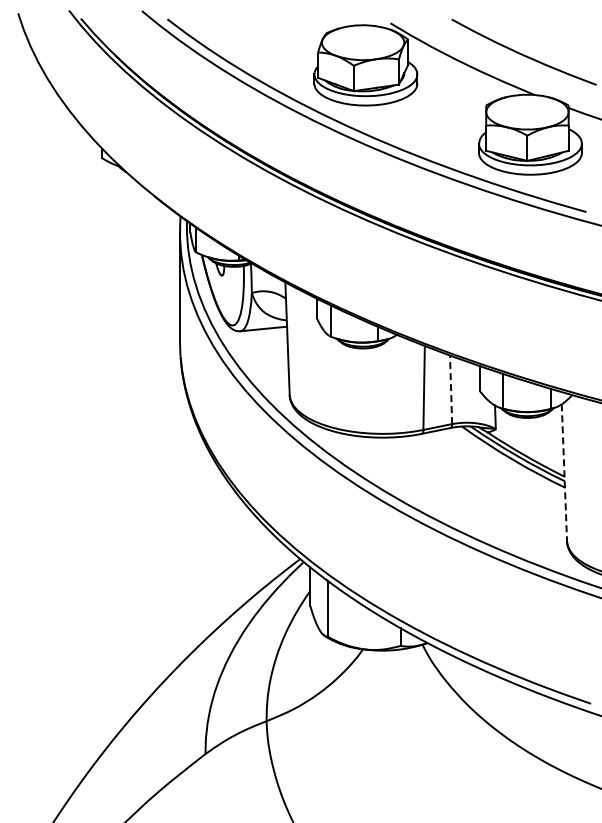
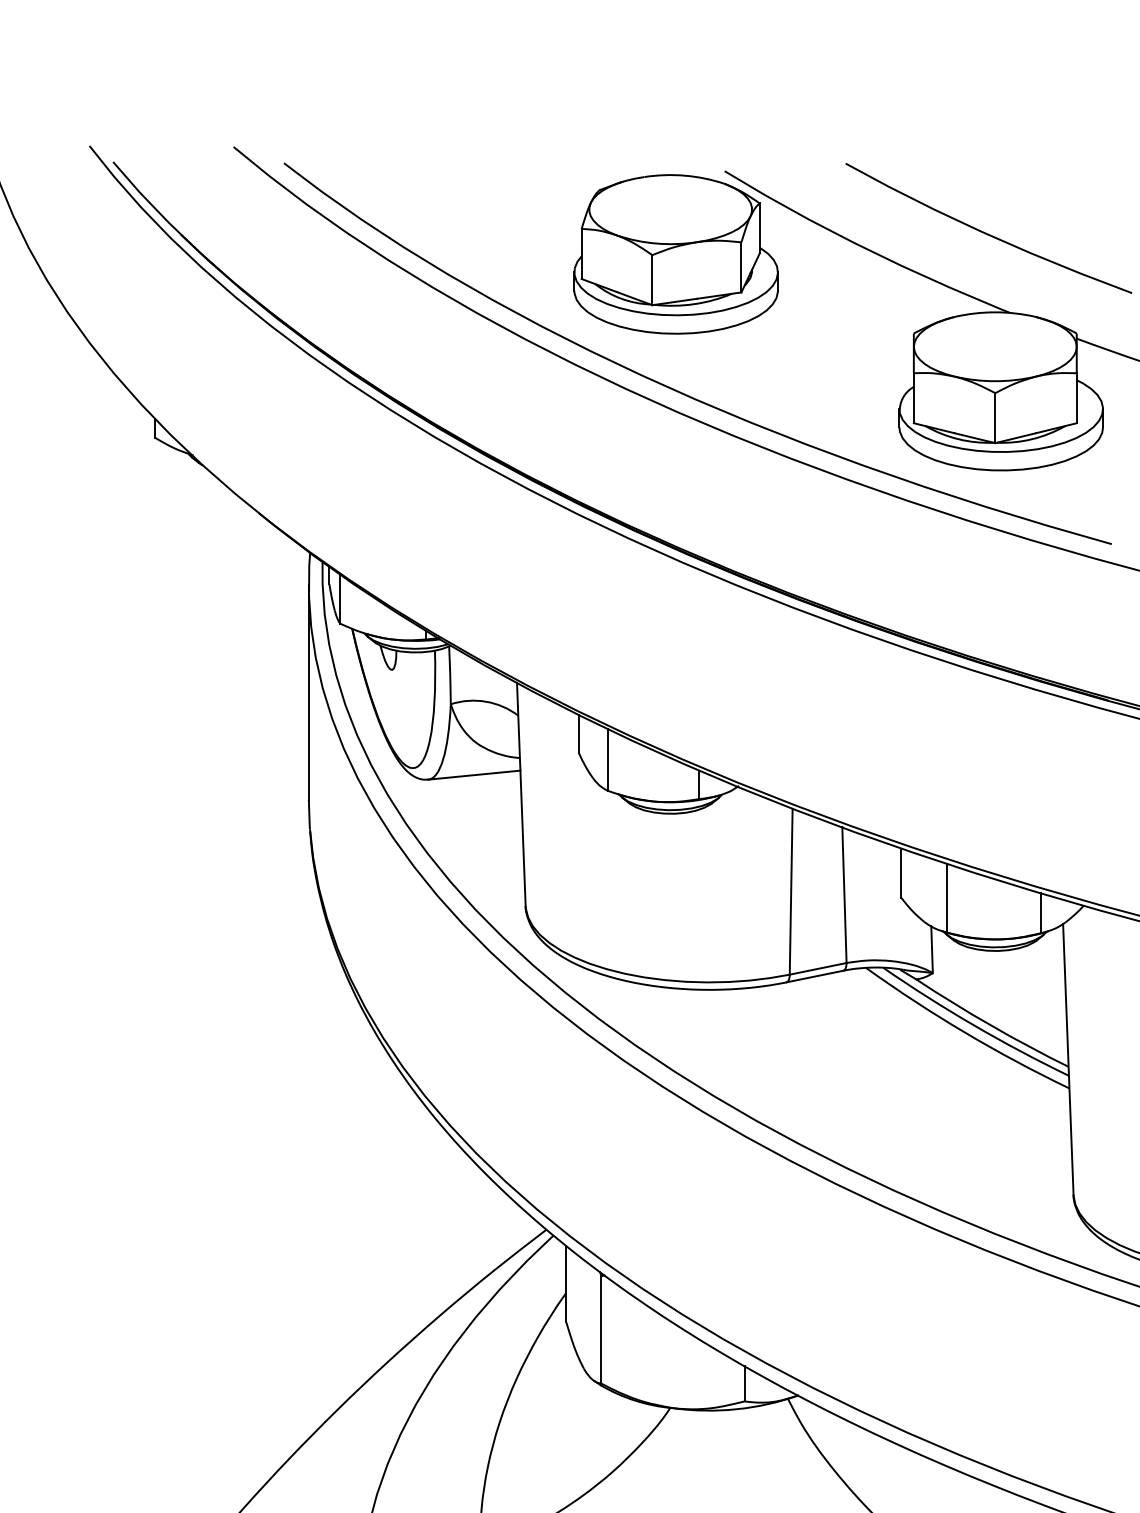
line: (451, 389) -> (845, 894), dashed -> solid
line: (564, 472) -> (1068, 1058), dashed -> solid

